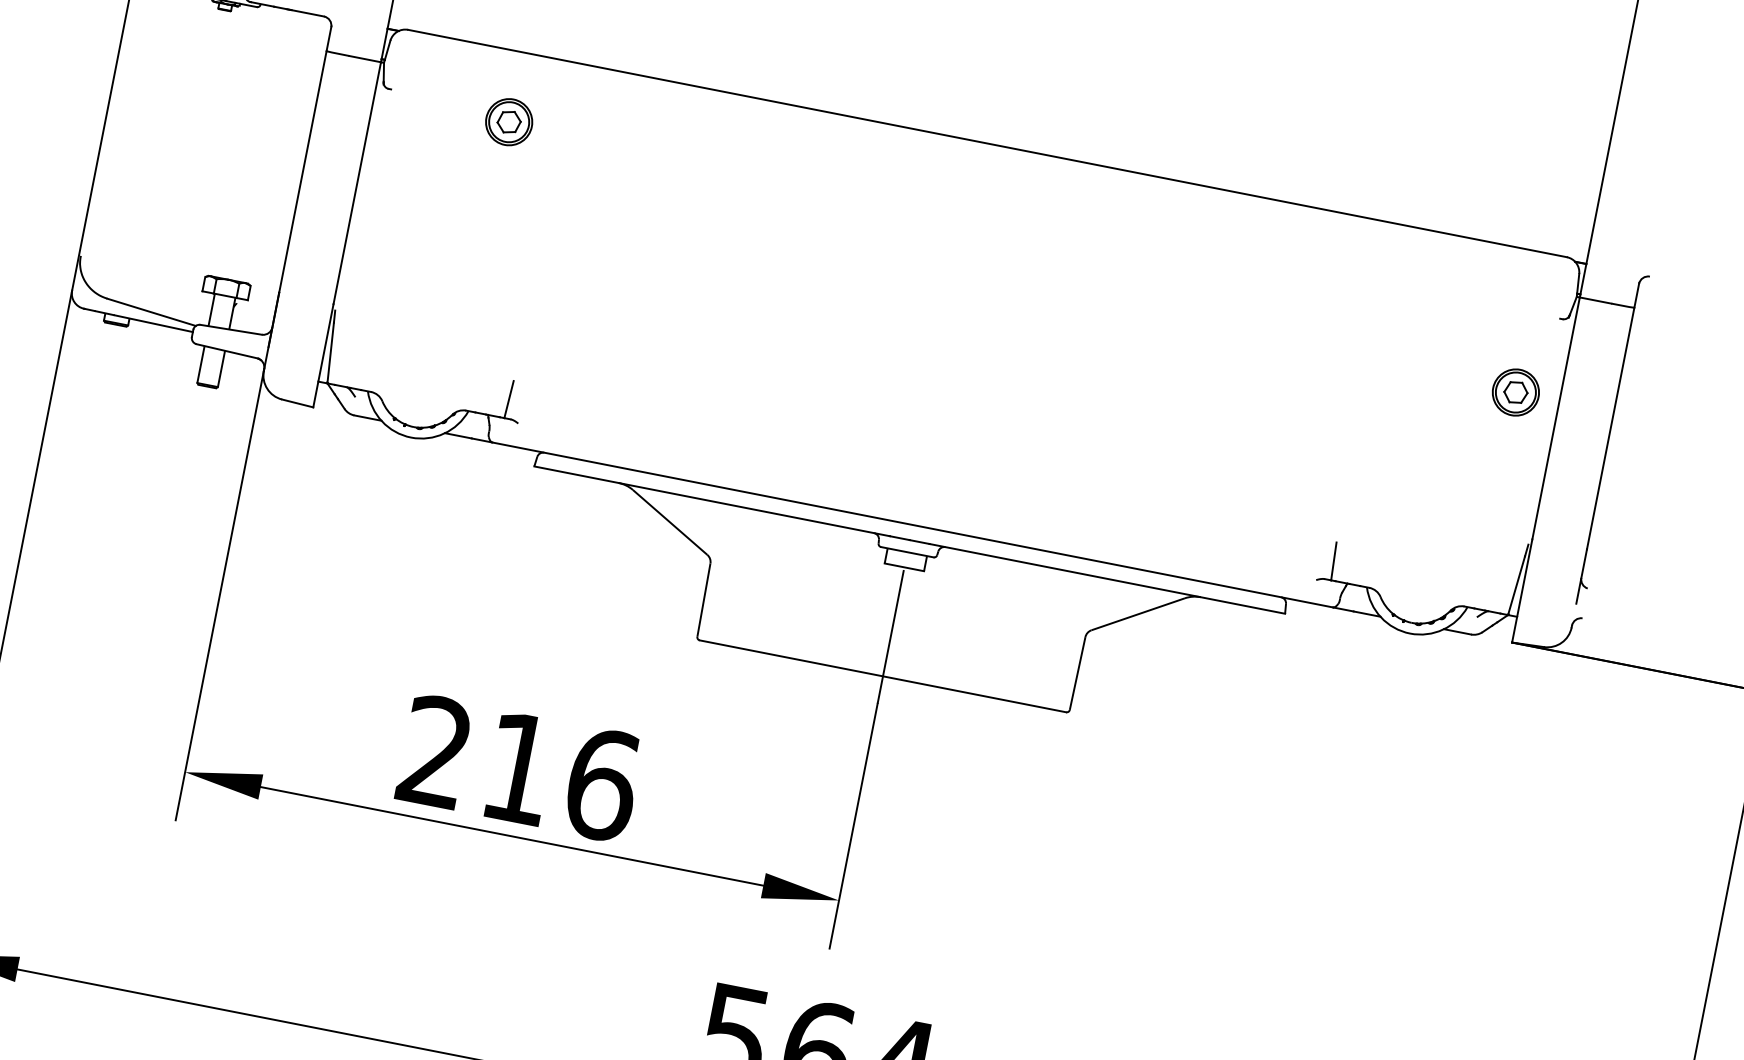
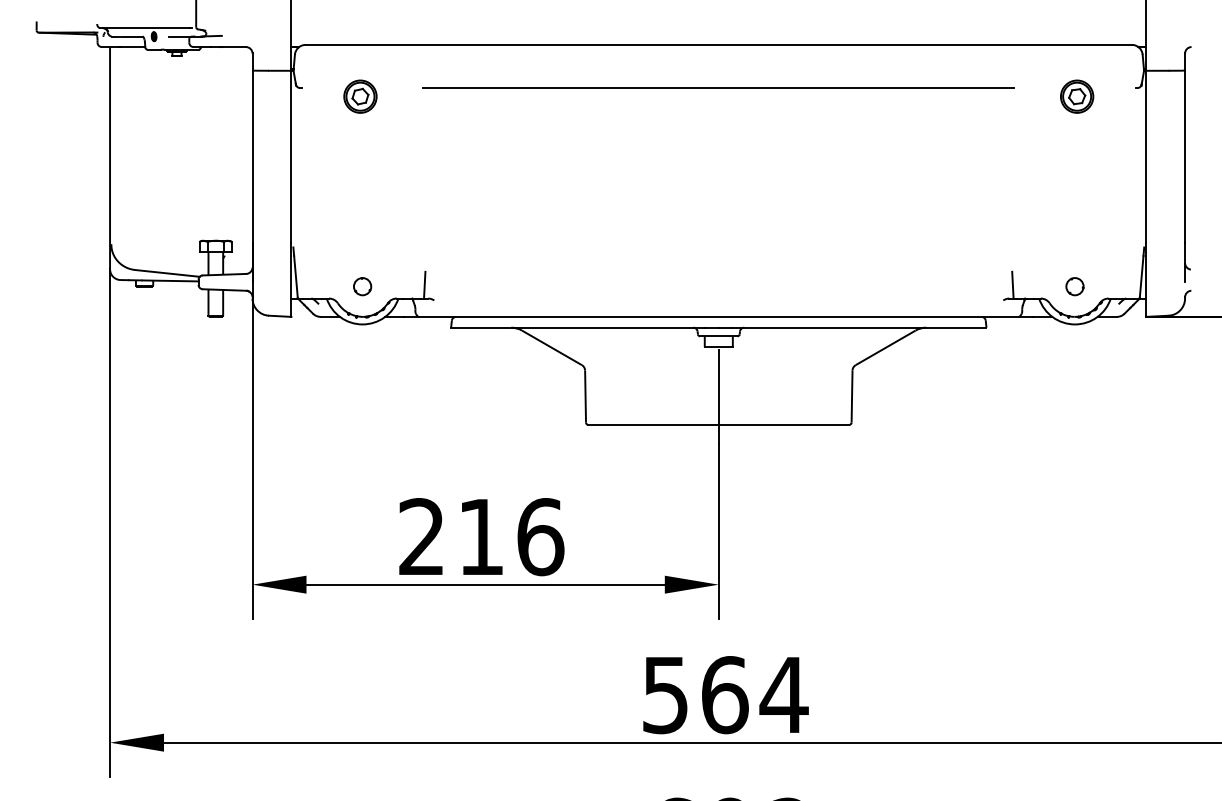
part: (509, 121) -> (360, 96), moved
line: (975, 204) -> (718, 88), added
circle: (421, 384) -> (362, 286), added
part: (1516, 392) -> (1077, 96), moved
circle: (1419, 580) -> (1074, 286), added

